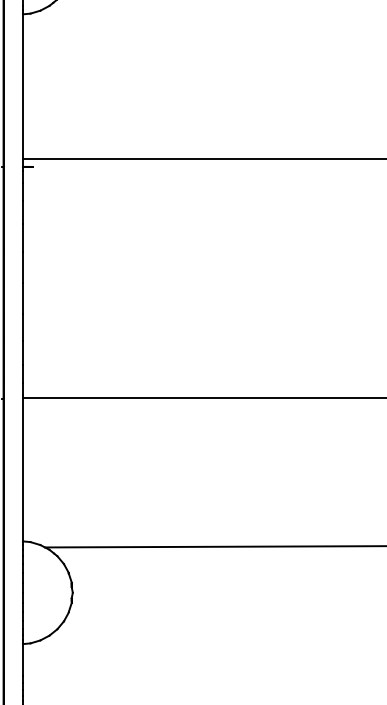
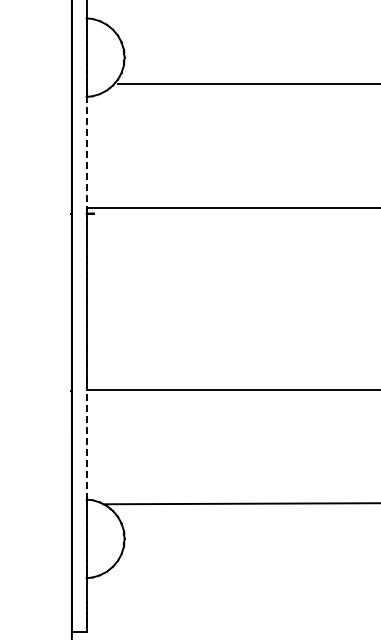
line: (22, 89) -> (86, 154), solid -> dashed
line: (22, 467) -> (86, 443), solid -> dashed

